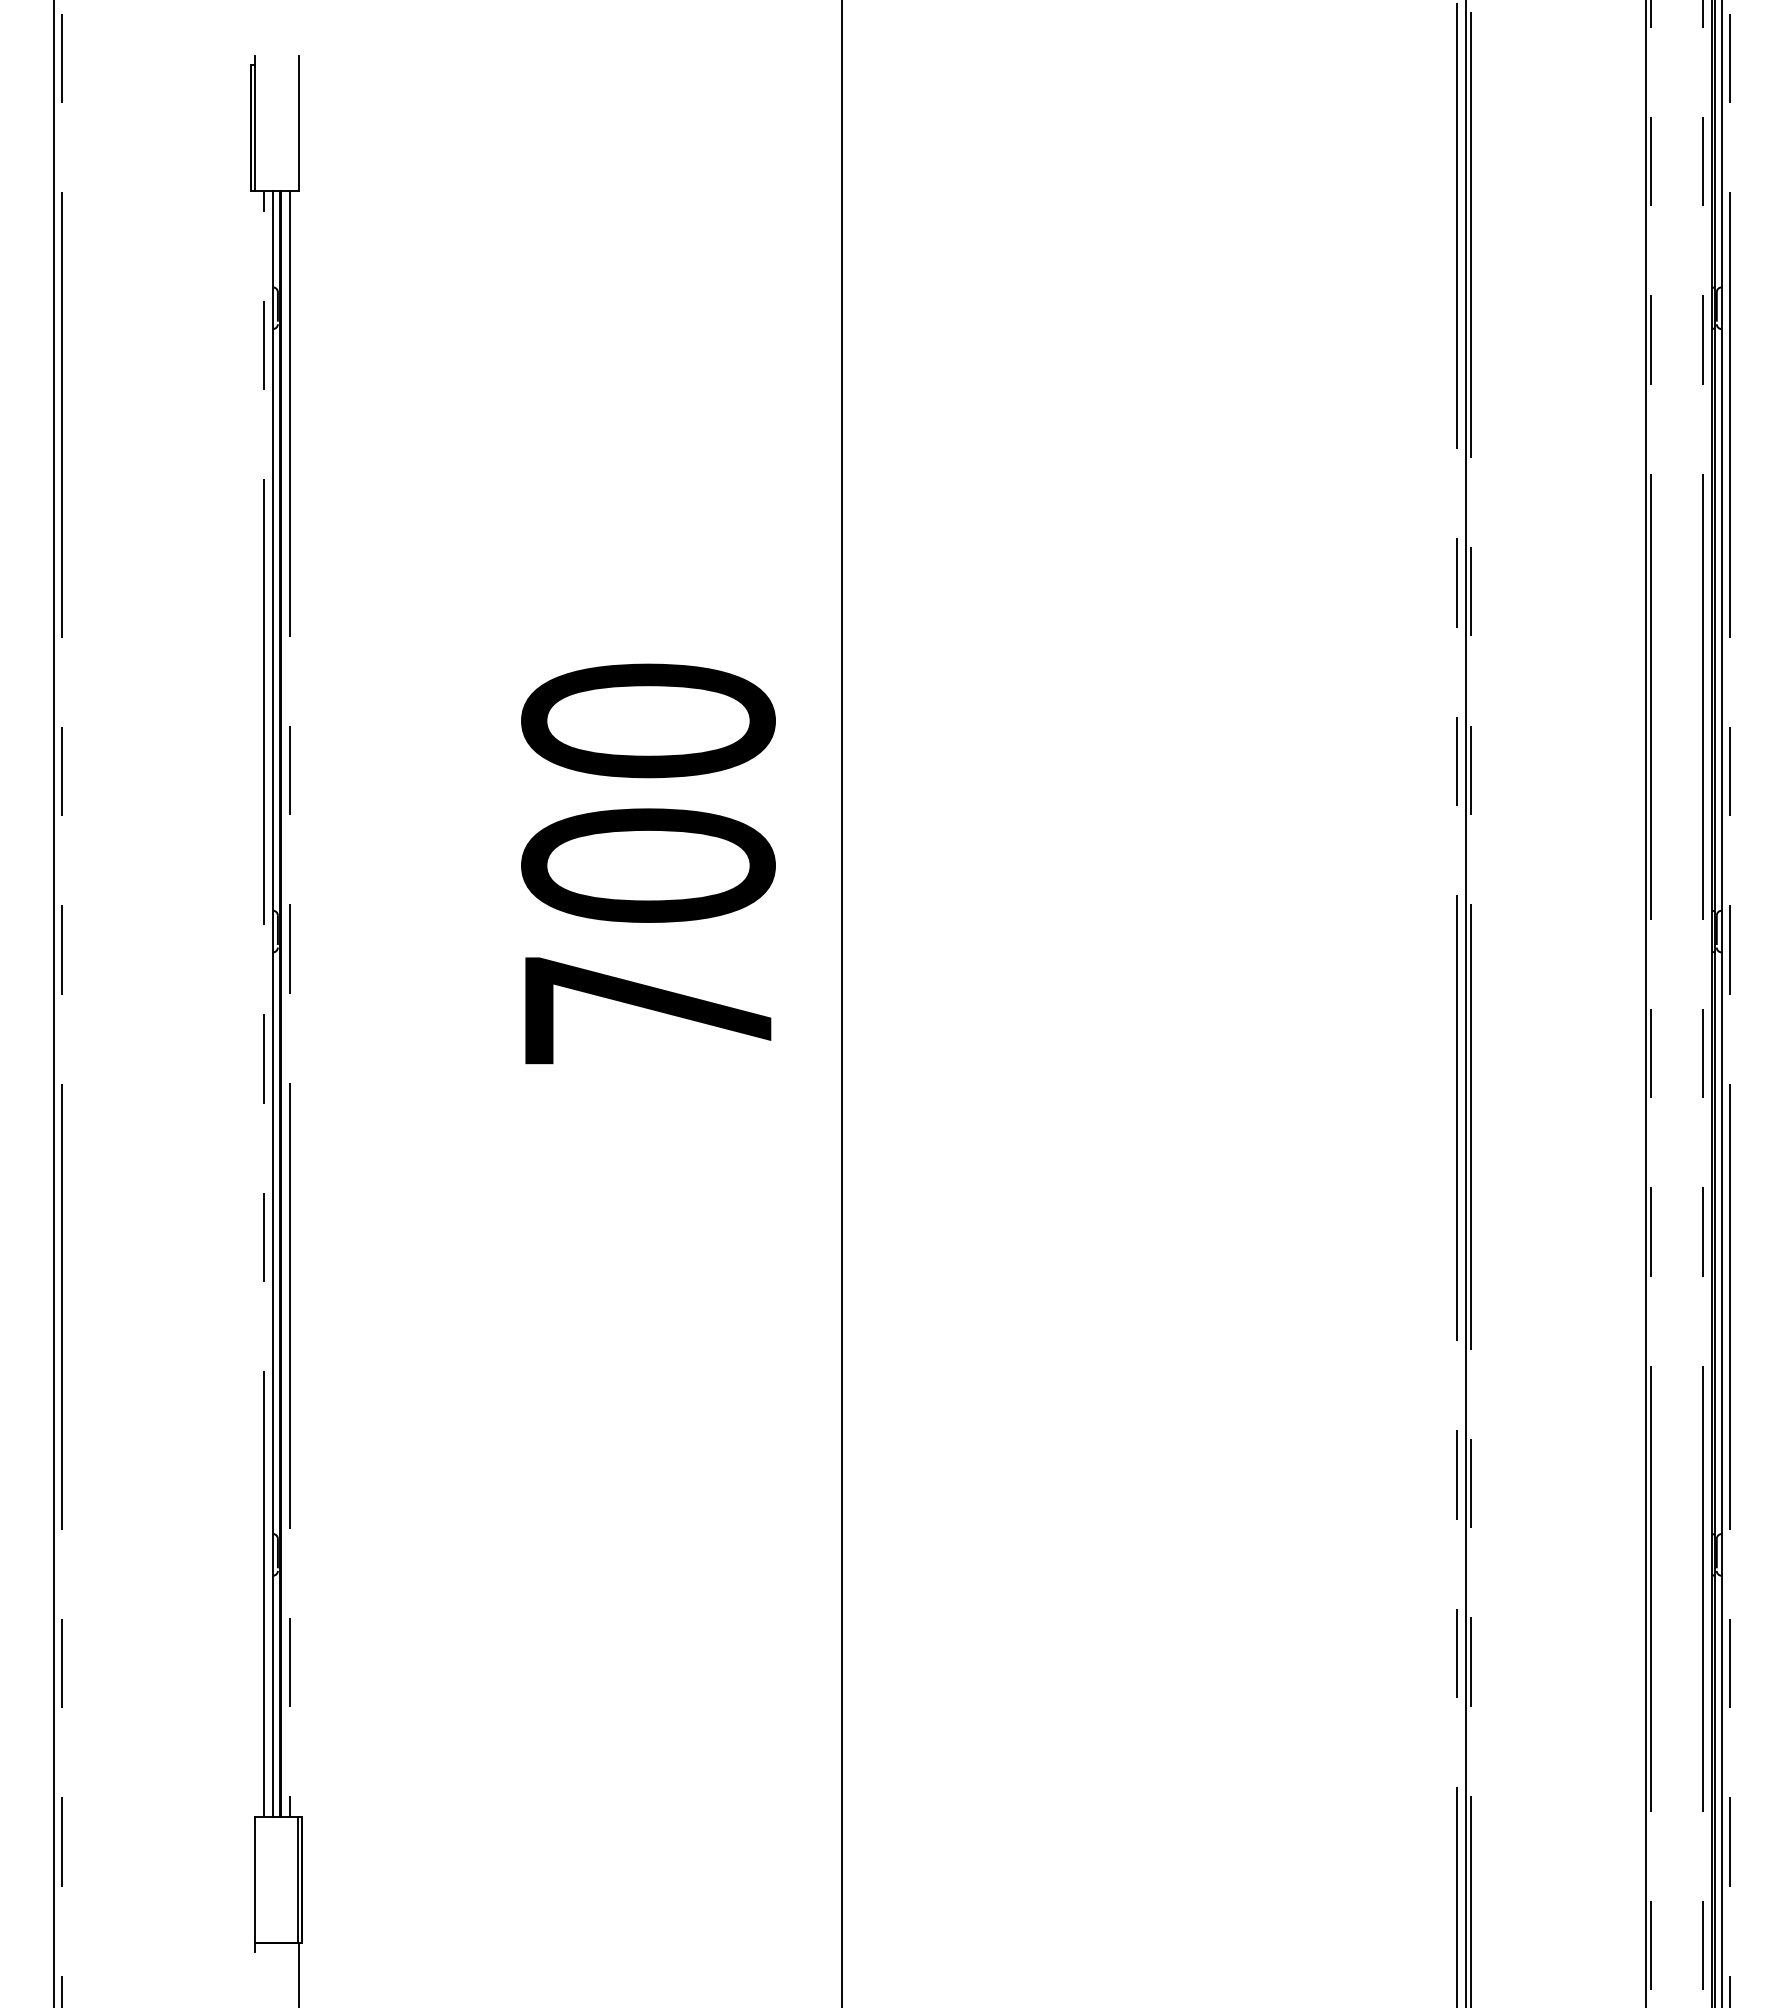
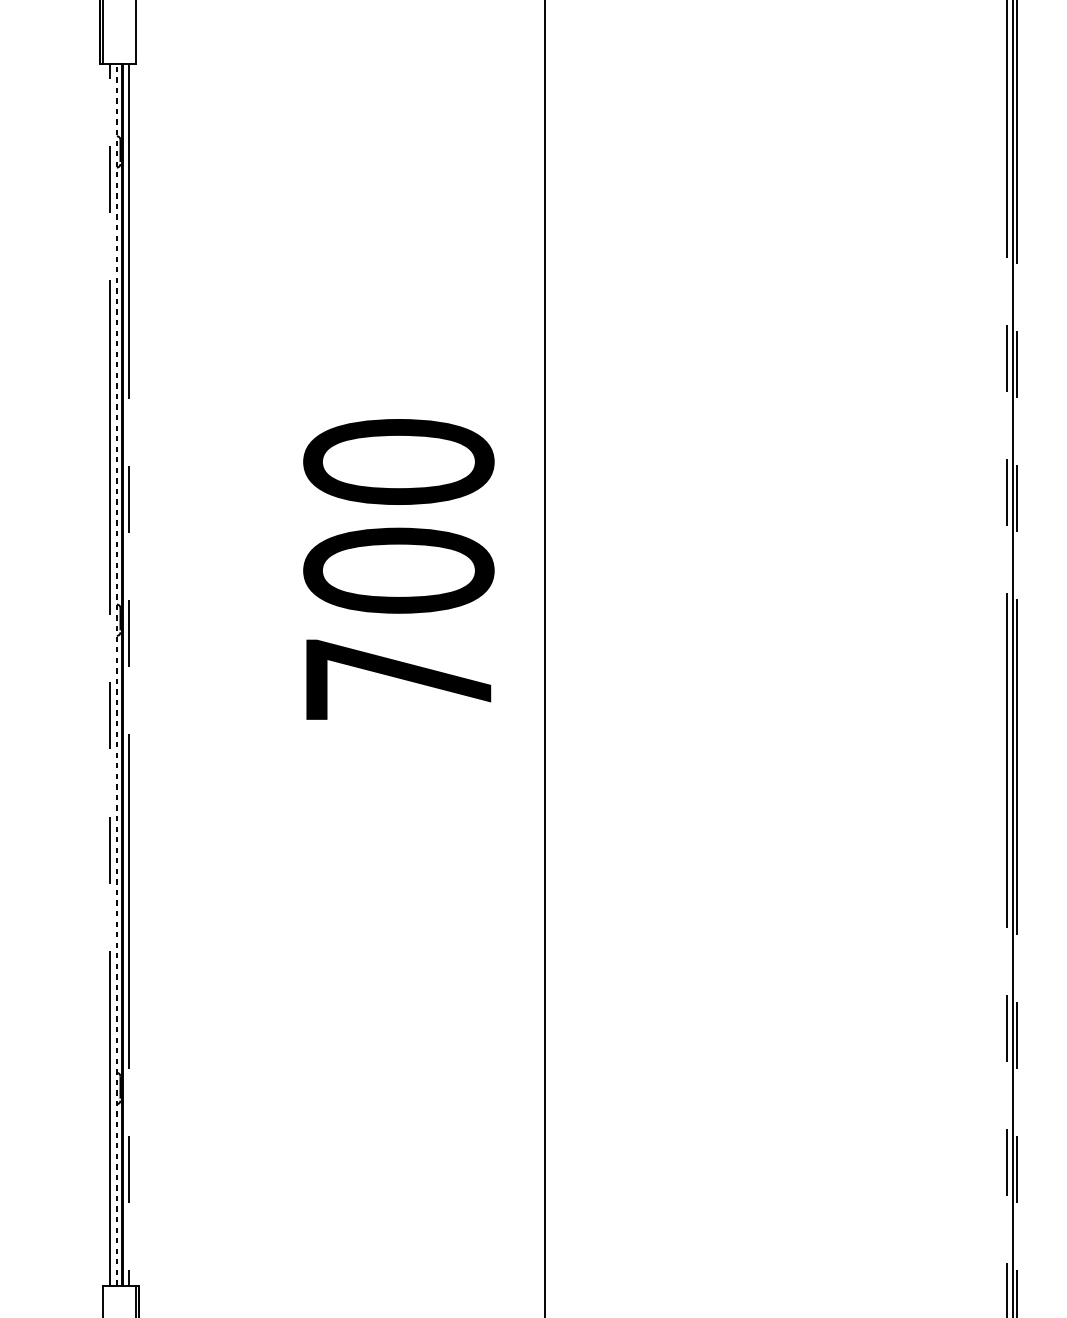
line: (273, 1003) -> (117, 674), solid -> dashed

